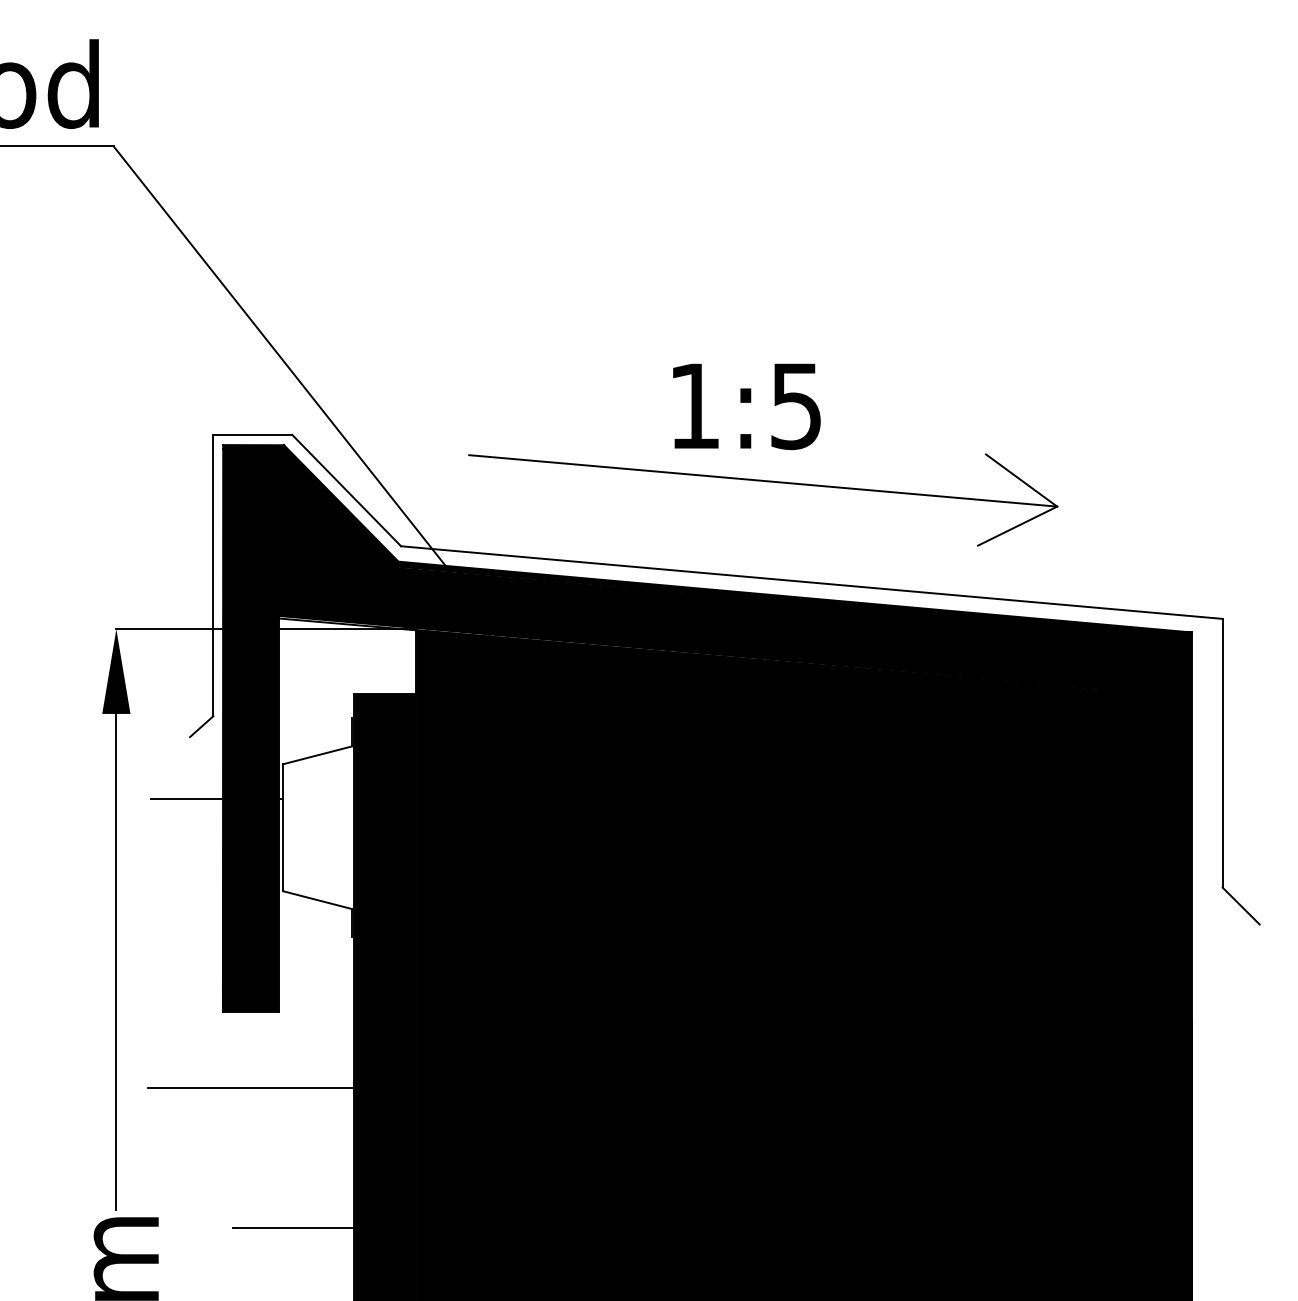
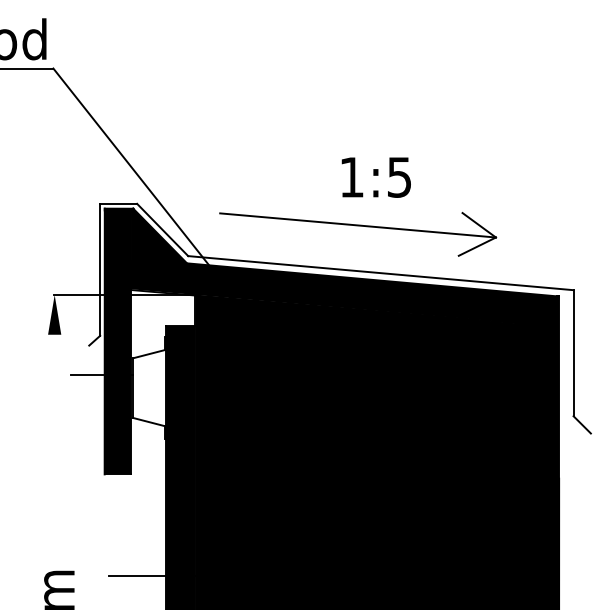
text: (744, 406) -> (375, 177), moved
line: (115, 960) -> (54, 450), removed
line: (258, 1088) -> (121, 510), removed

